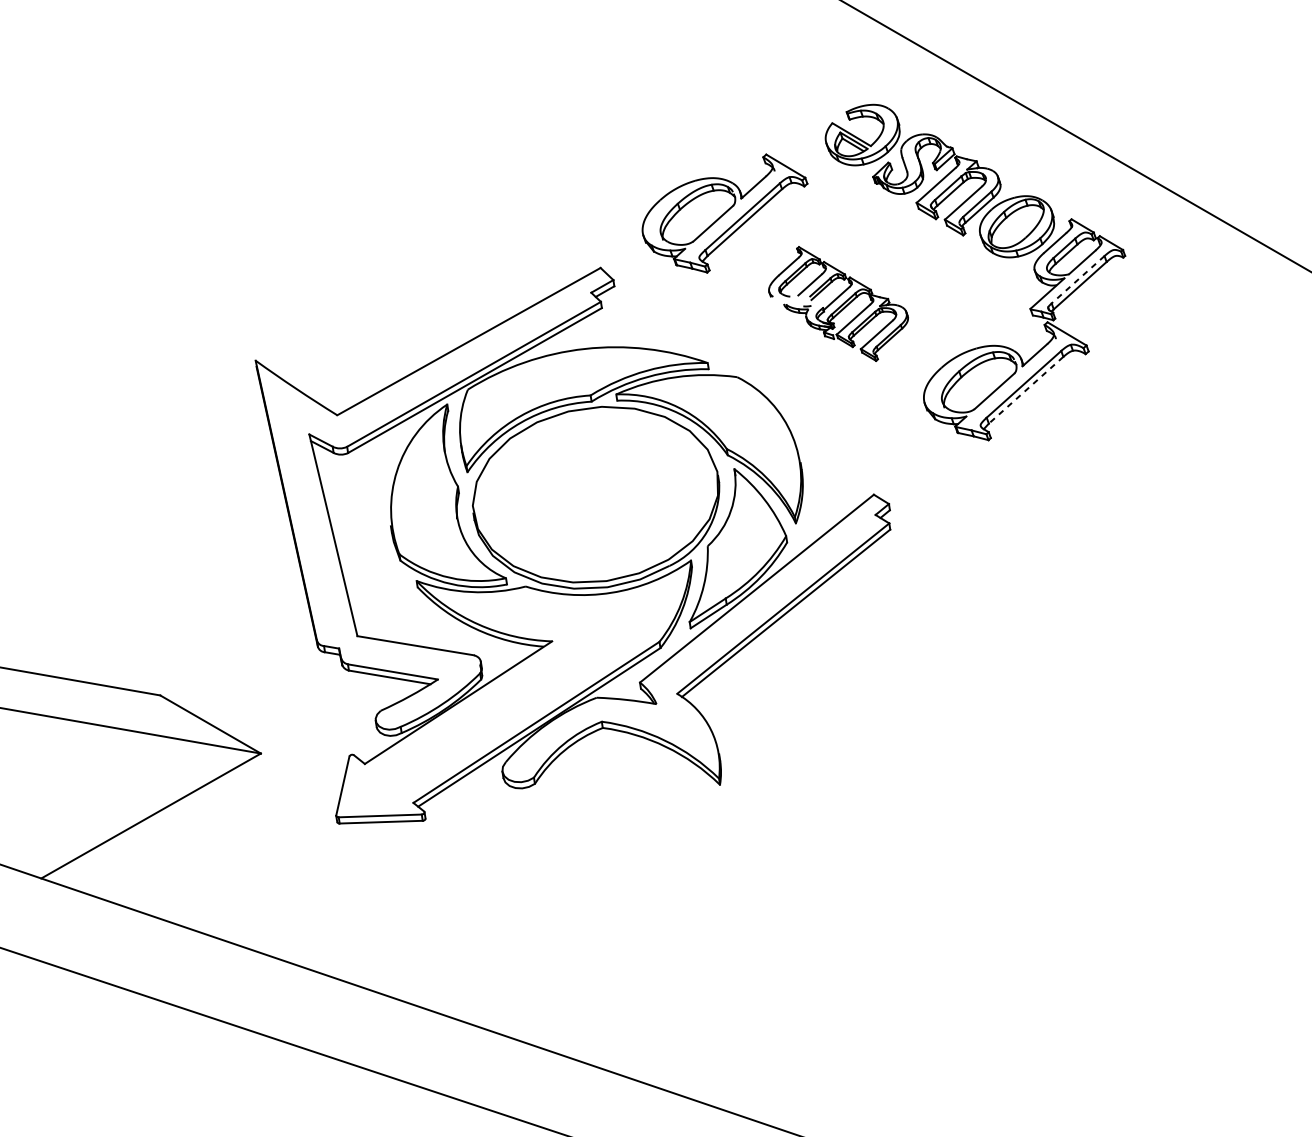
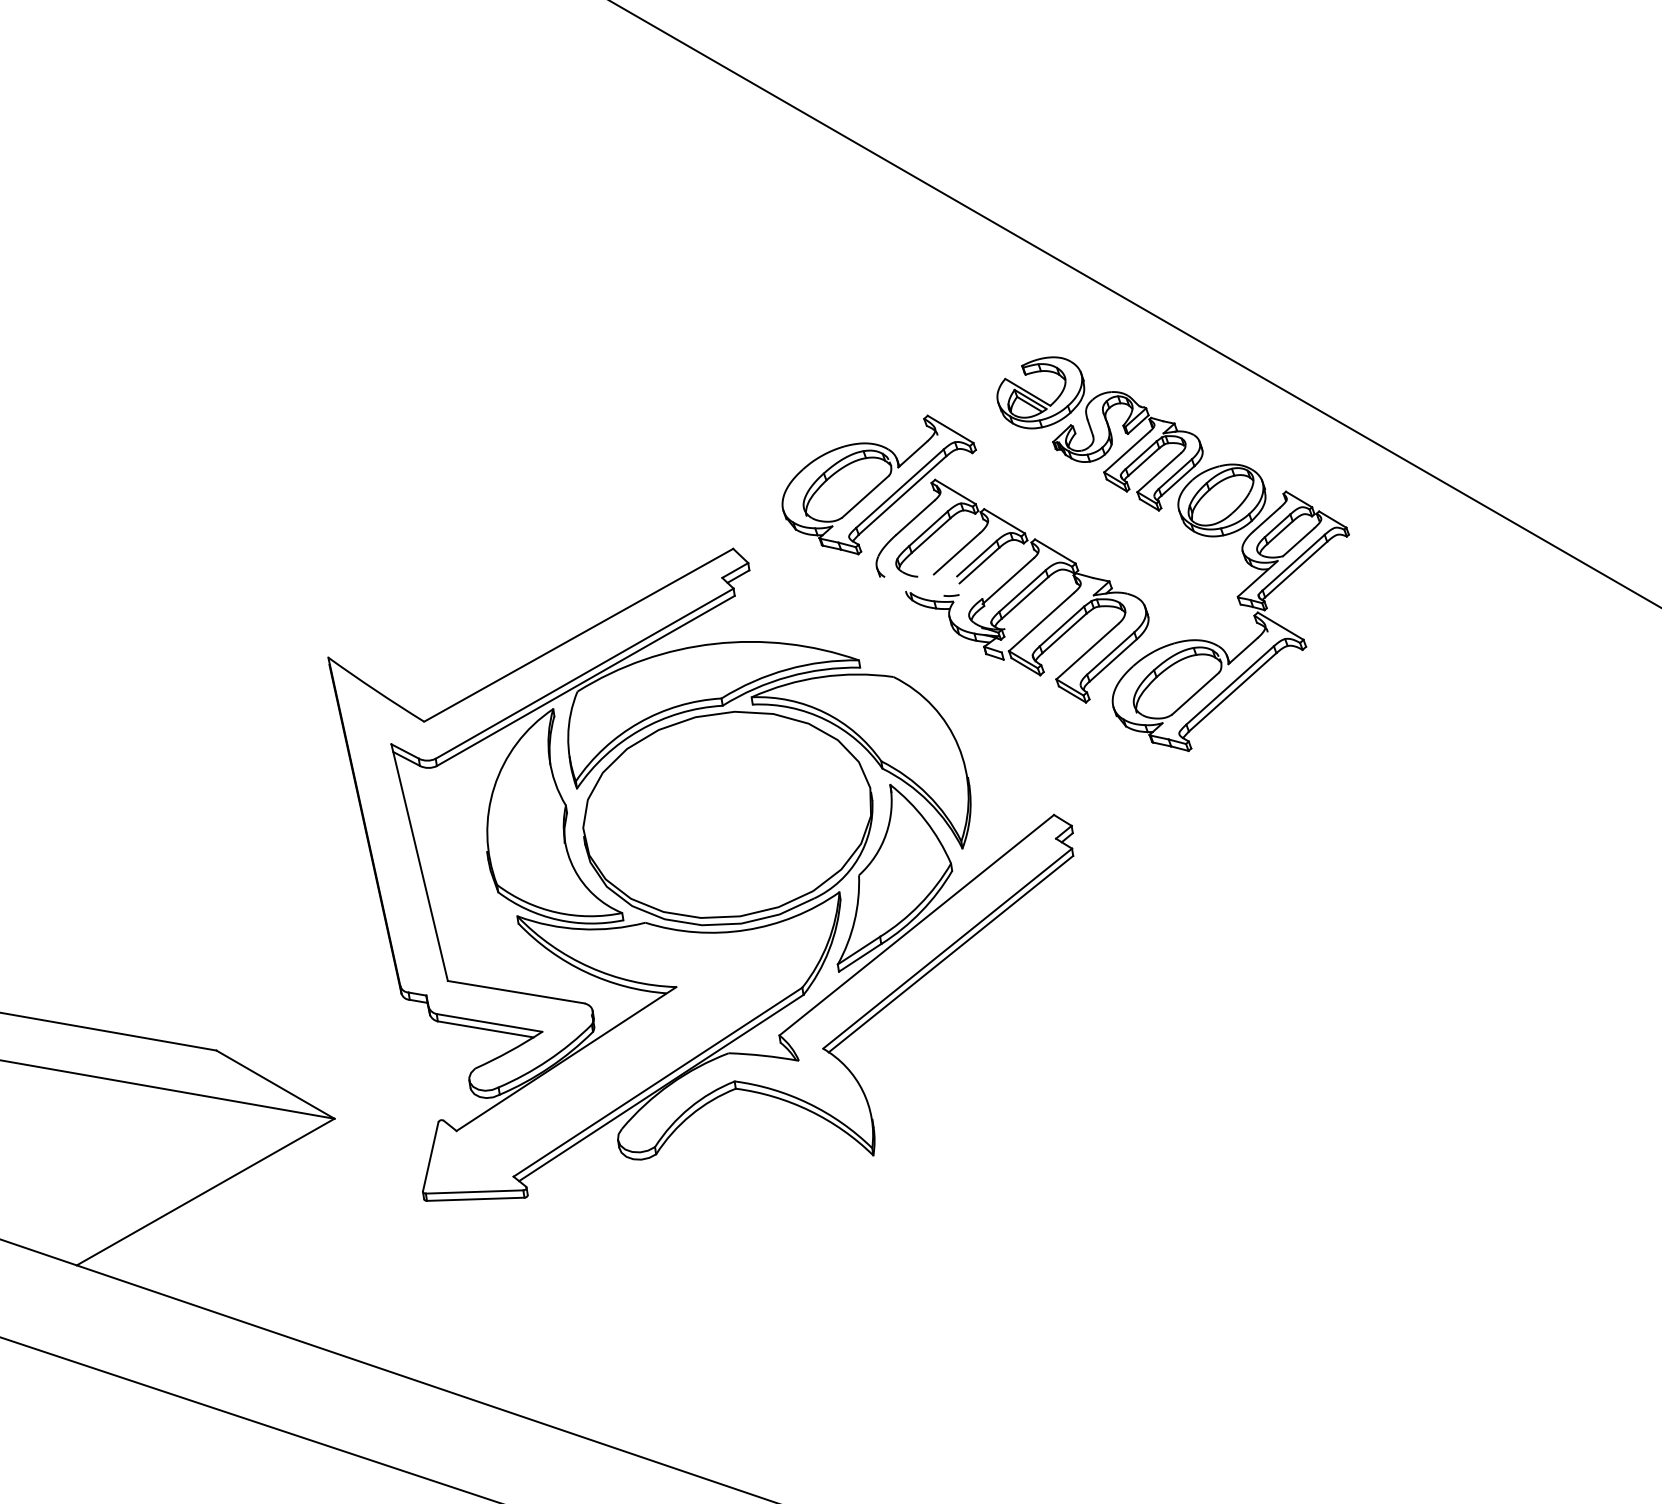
line: (1077, 279) -> (1293, 562), dashed -> solid
part: (838, 303) -> (1012, 590), size x1.67
line: (1025, 390) -> (1232, 692), dashed -> solid

